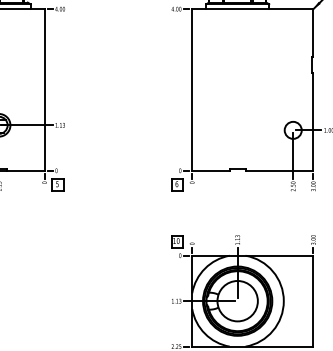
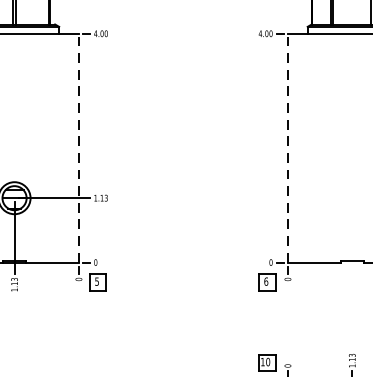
line: (44, 89) -> (78, 147), solid -> dashed
line: (192, 89) -> (288, 147), solid -> dashed

